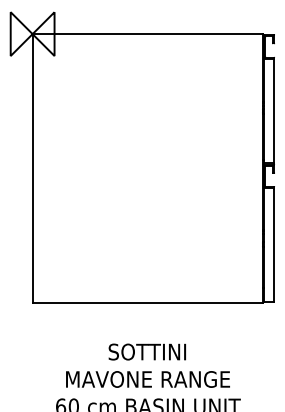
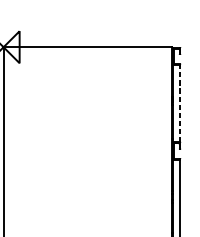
line: (273, 110) -> (179, 103), solid -> dashed

